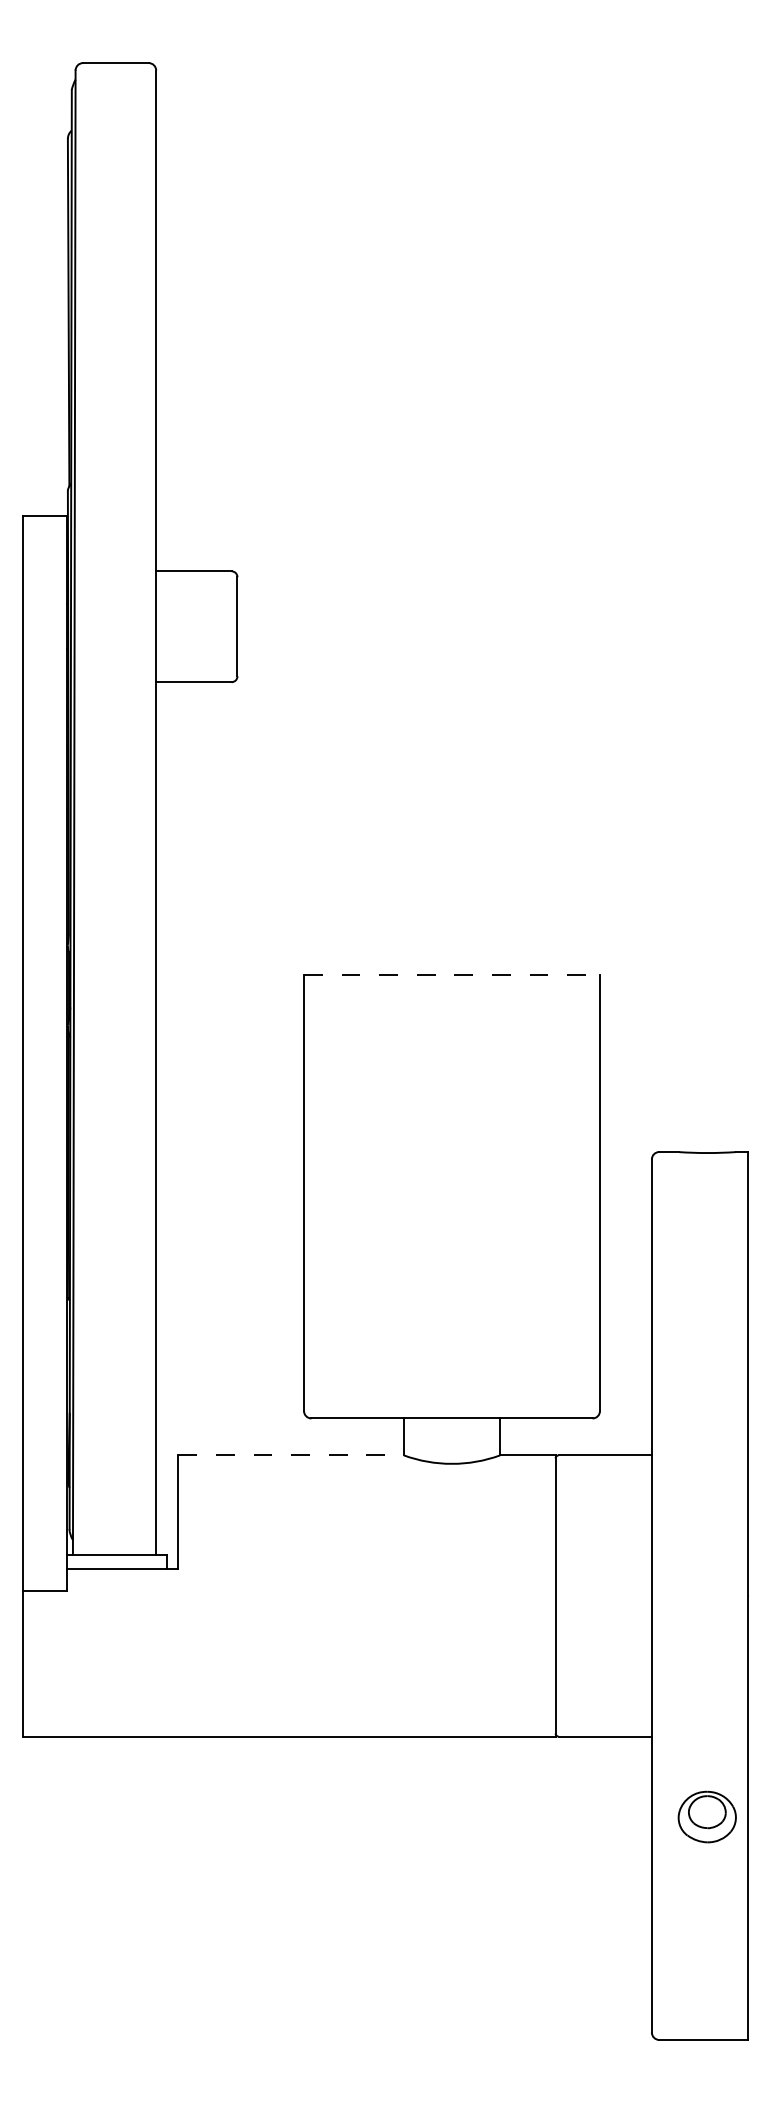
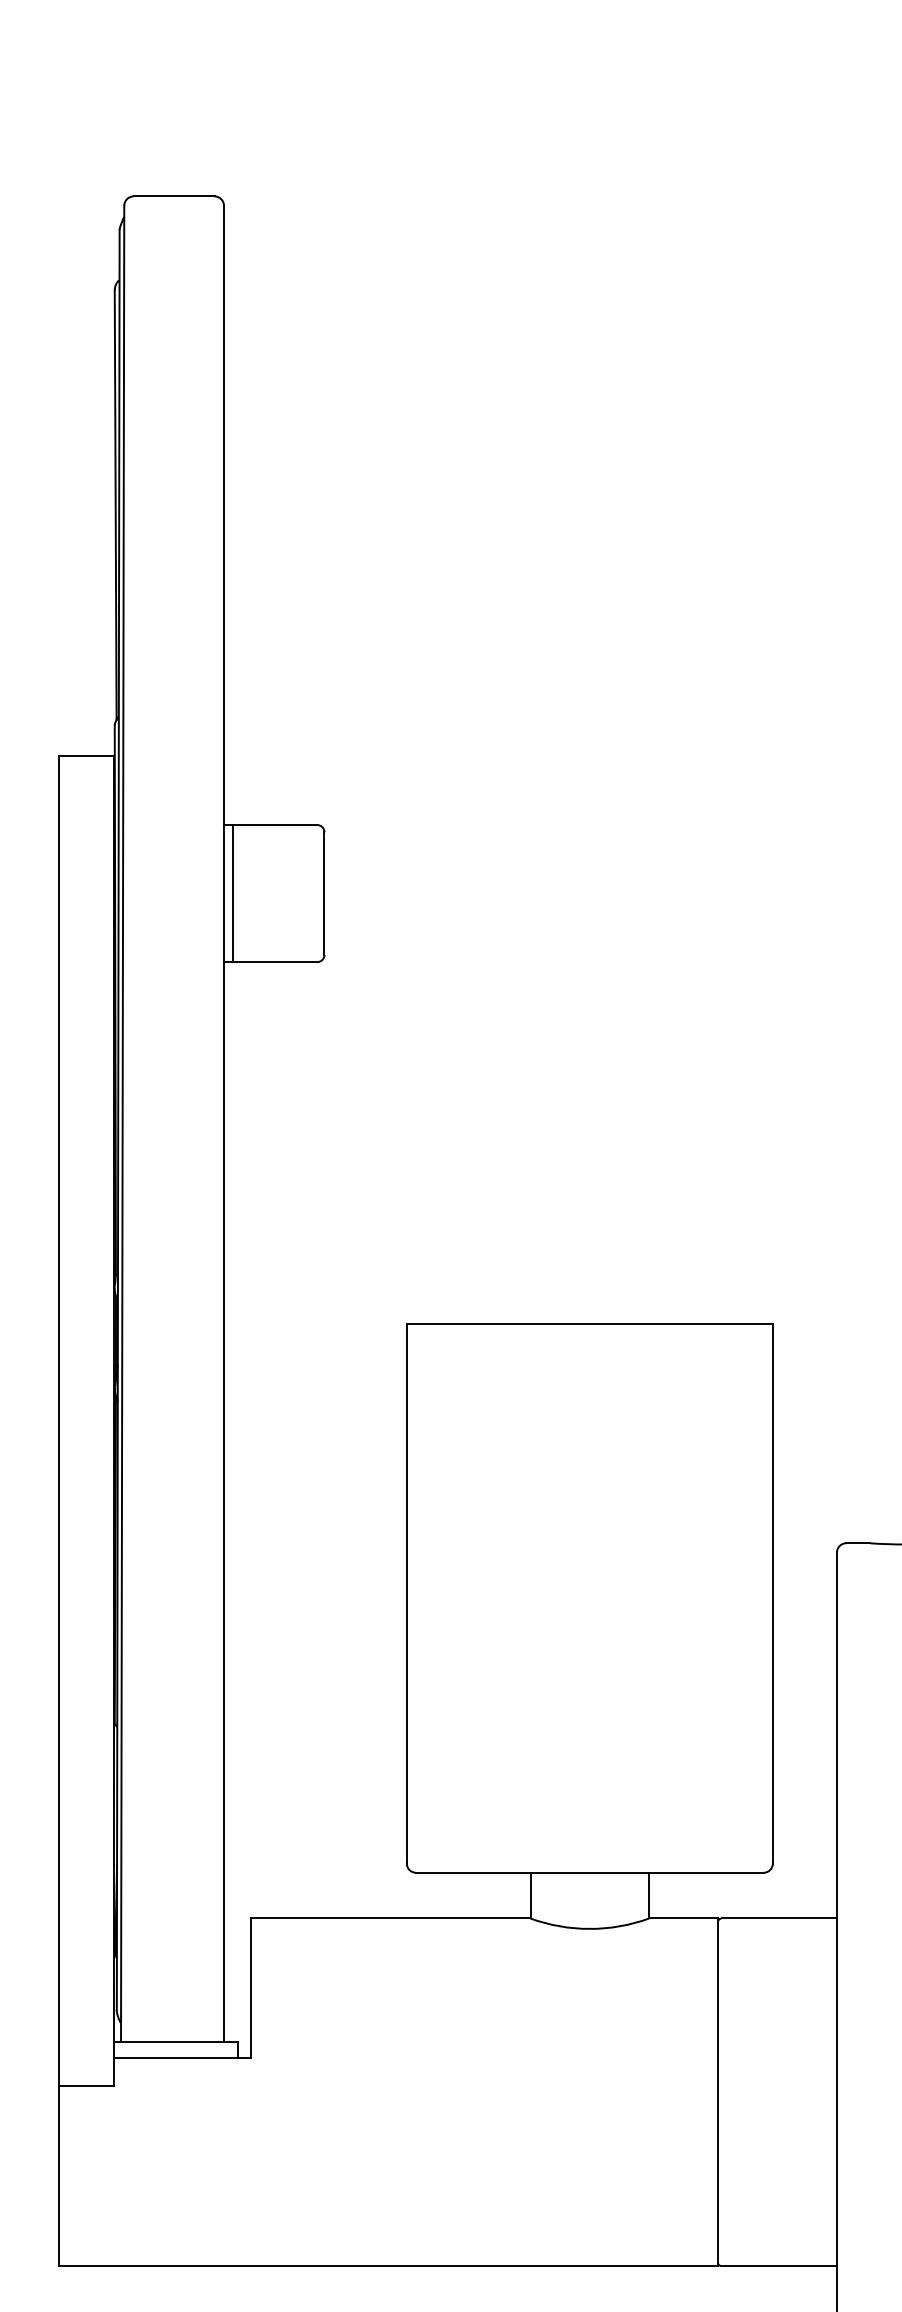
line: (163, 626) -> (233, 893), added
line: (452, 974) -> (590, 1323), dashed -> solid
line: (291, 1455) -> (391, 1918), dashed -> solid

